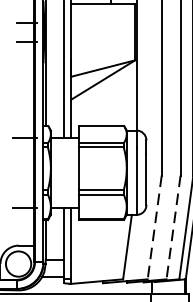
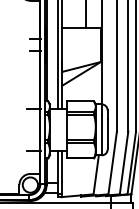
line: (154, 226) -> (112, 162), dashed -> solid
line: (174, 226) -> (124, 162), dashed -> solid

